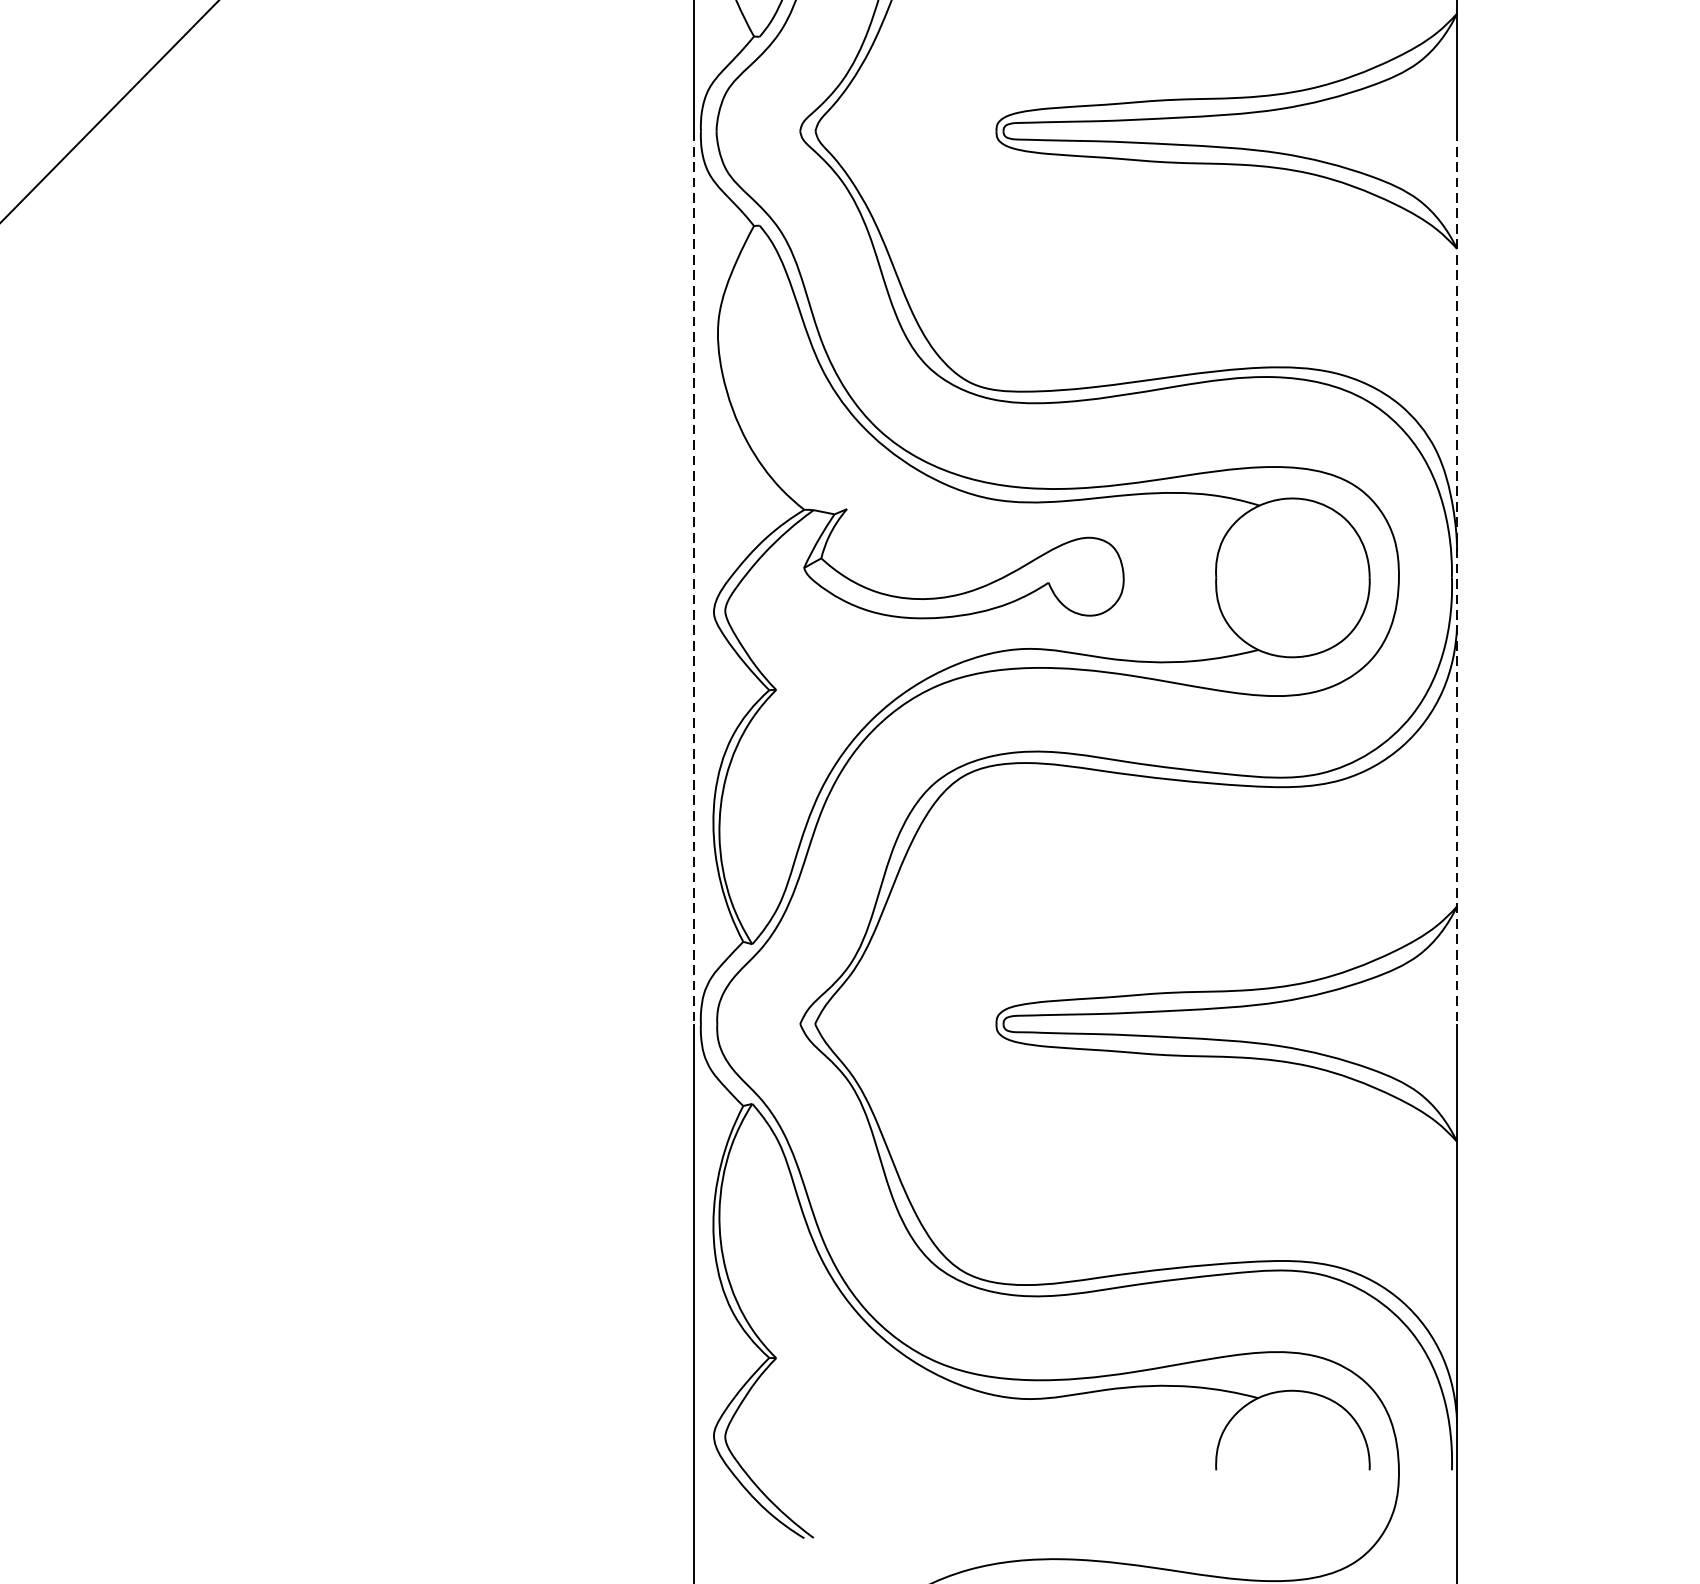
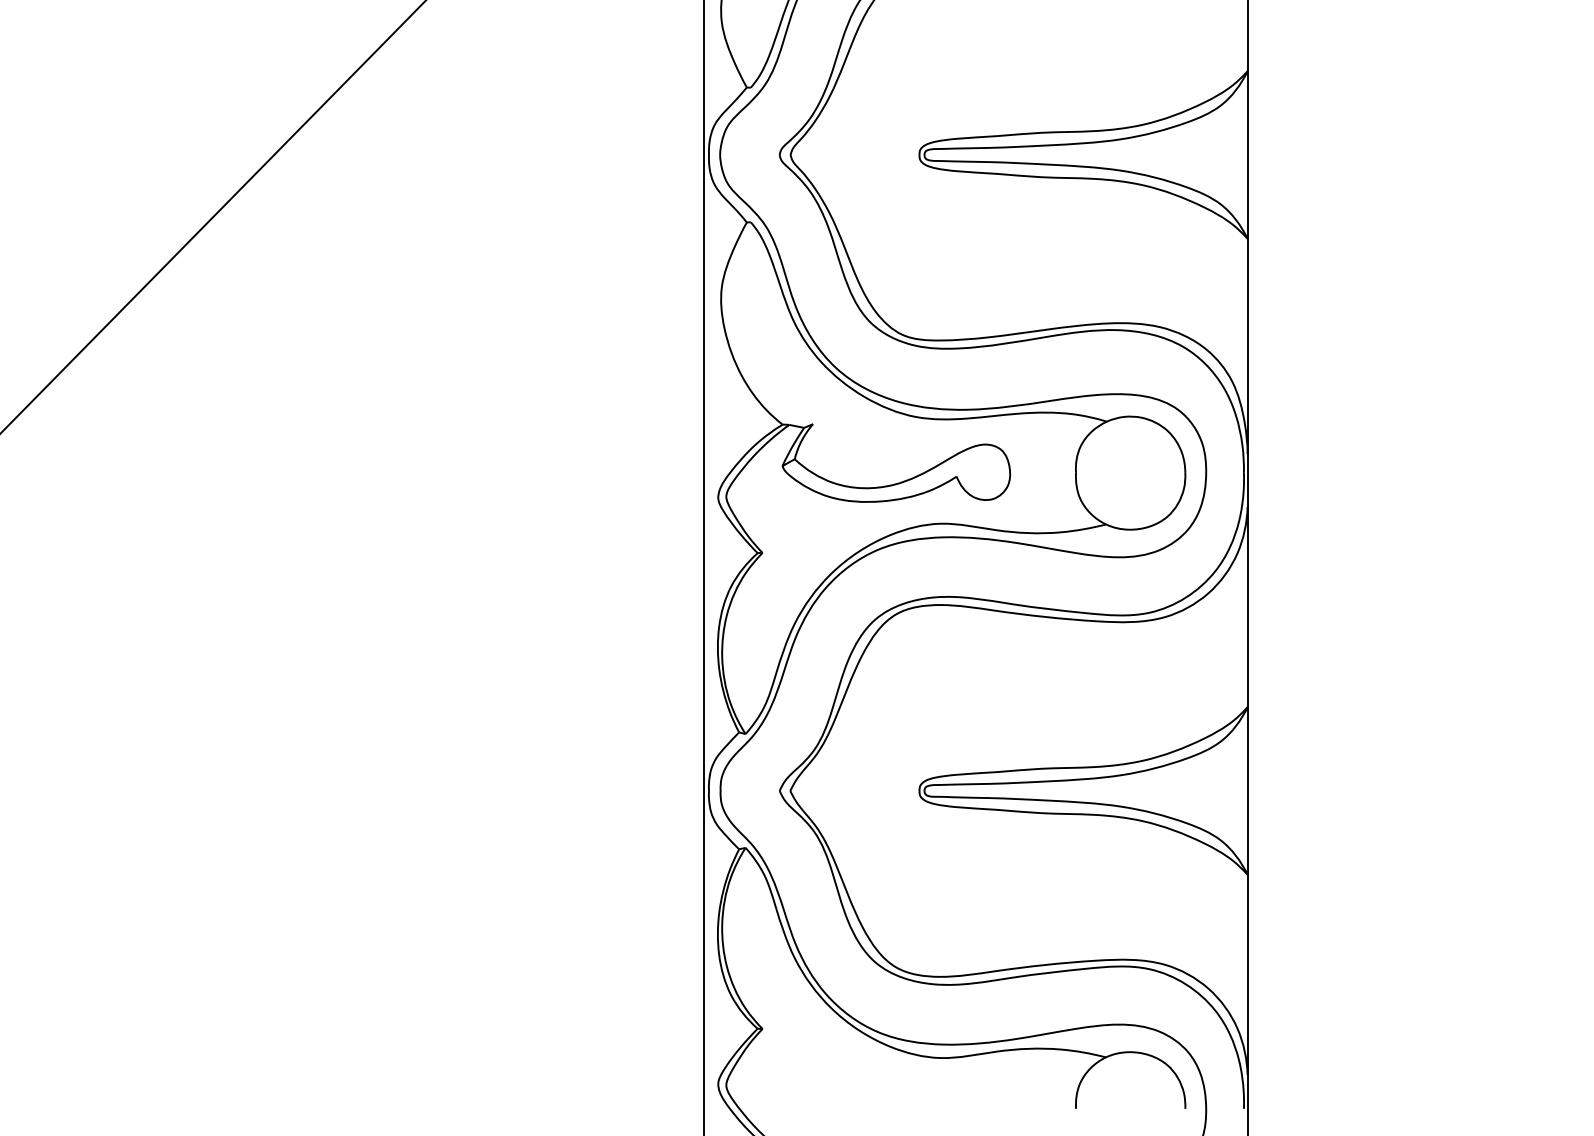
line: (693, 576) -> (703, 472), dashed -> solid
line: (1456, 576) -> (1247, 472), dashed -> solid

